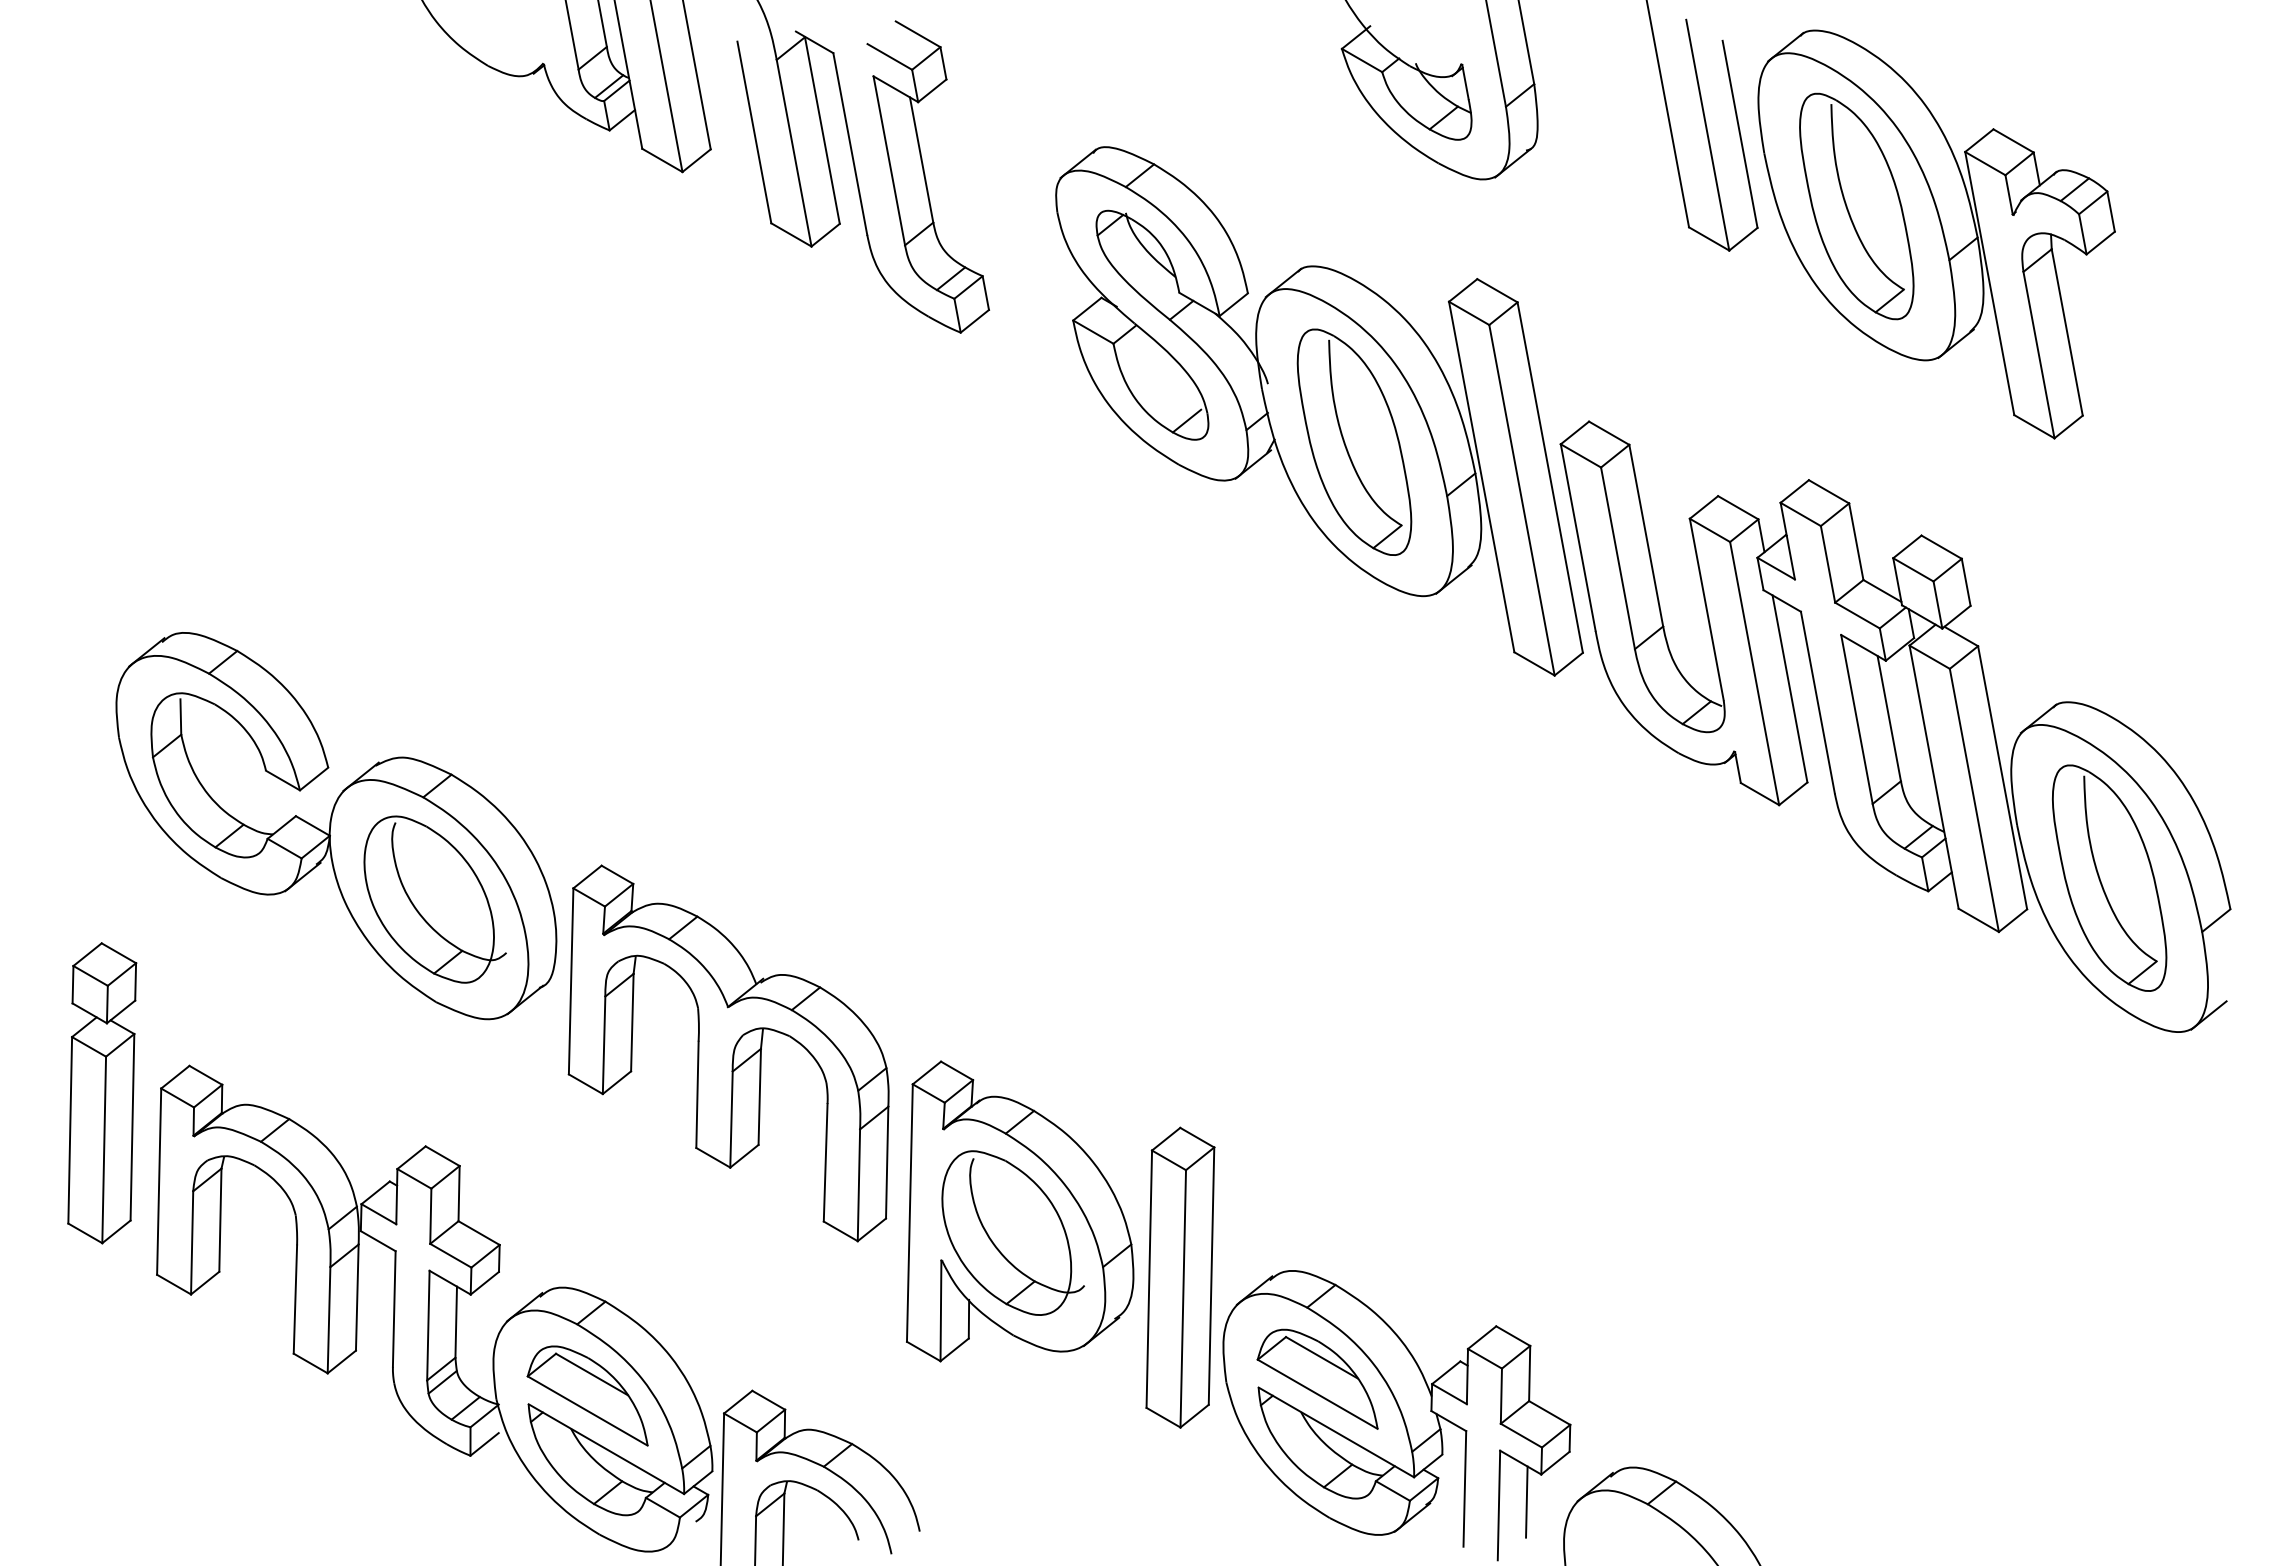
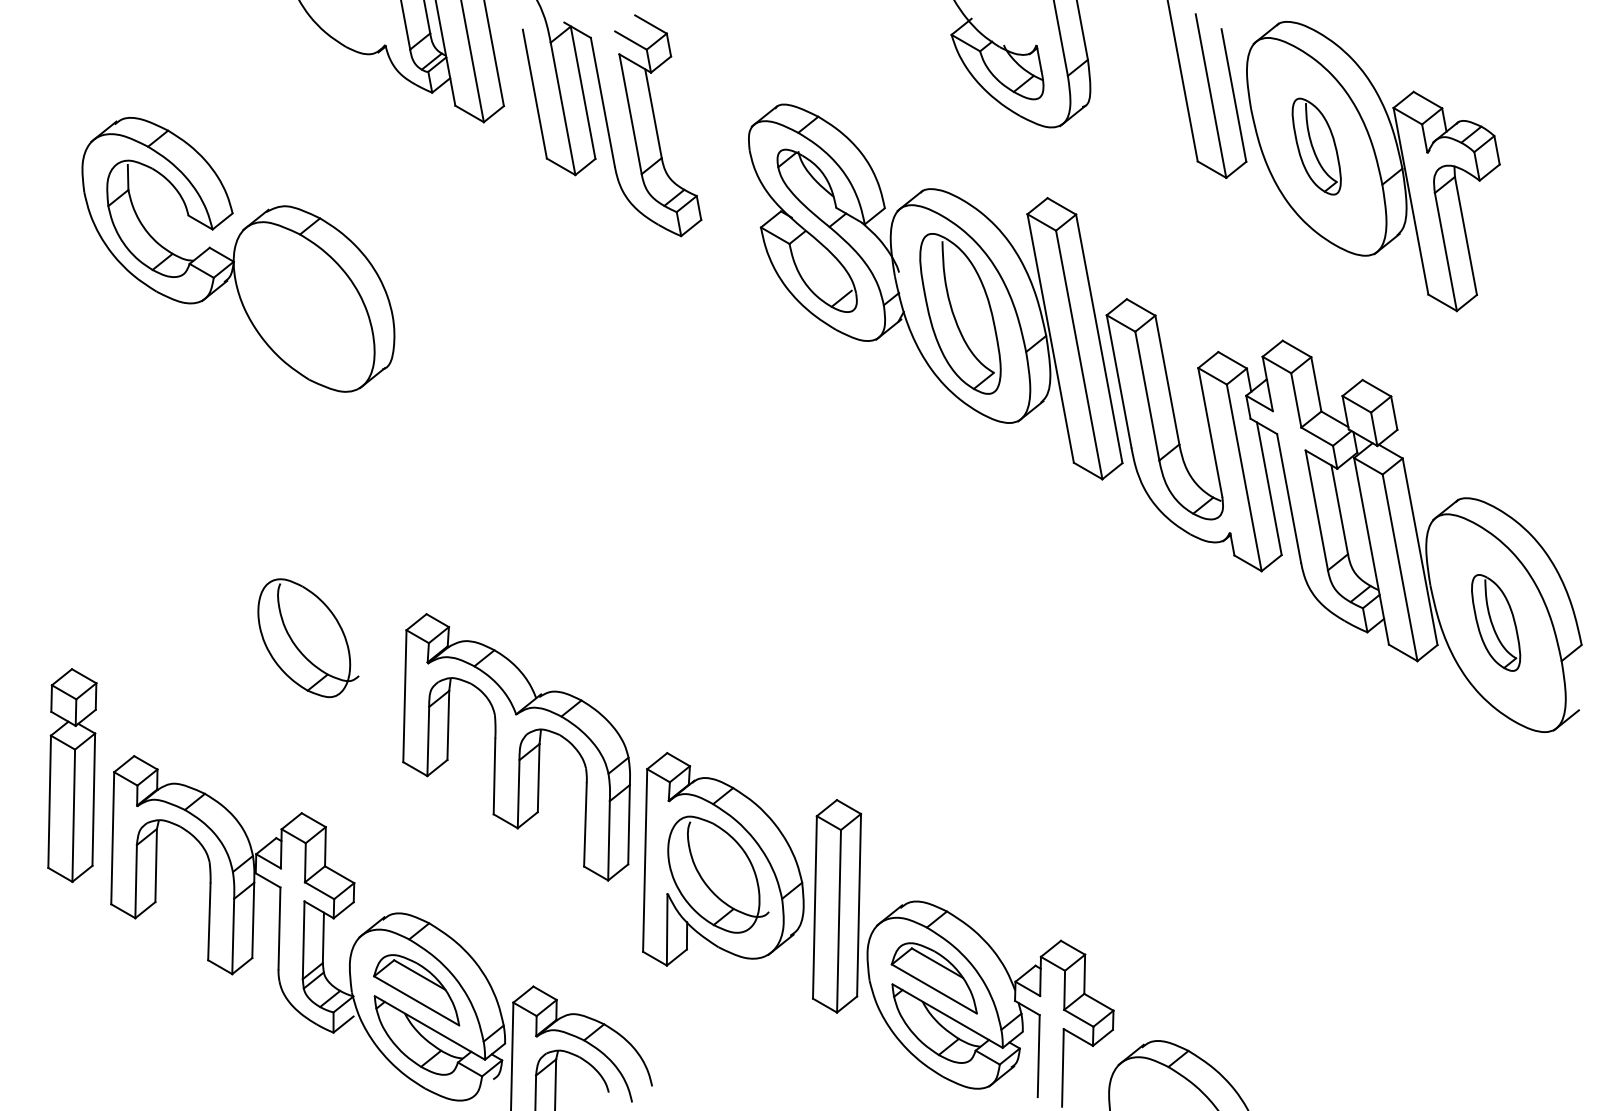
part: (1856, 206) -> (1316, 146), size x0.6
part: (336, 826) -> (238, 255), moved
part: (2109, 877) -> (1495, 622), size x0.6
line: (1526, 1501) -> (1082, 1065), removed

